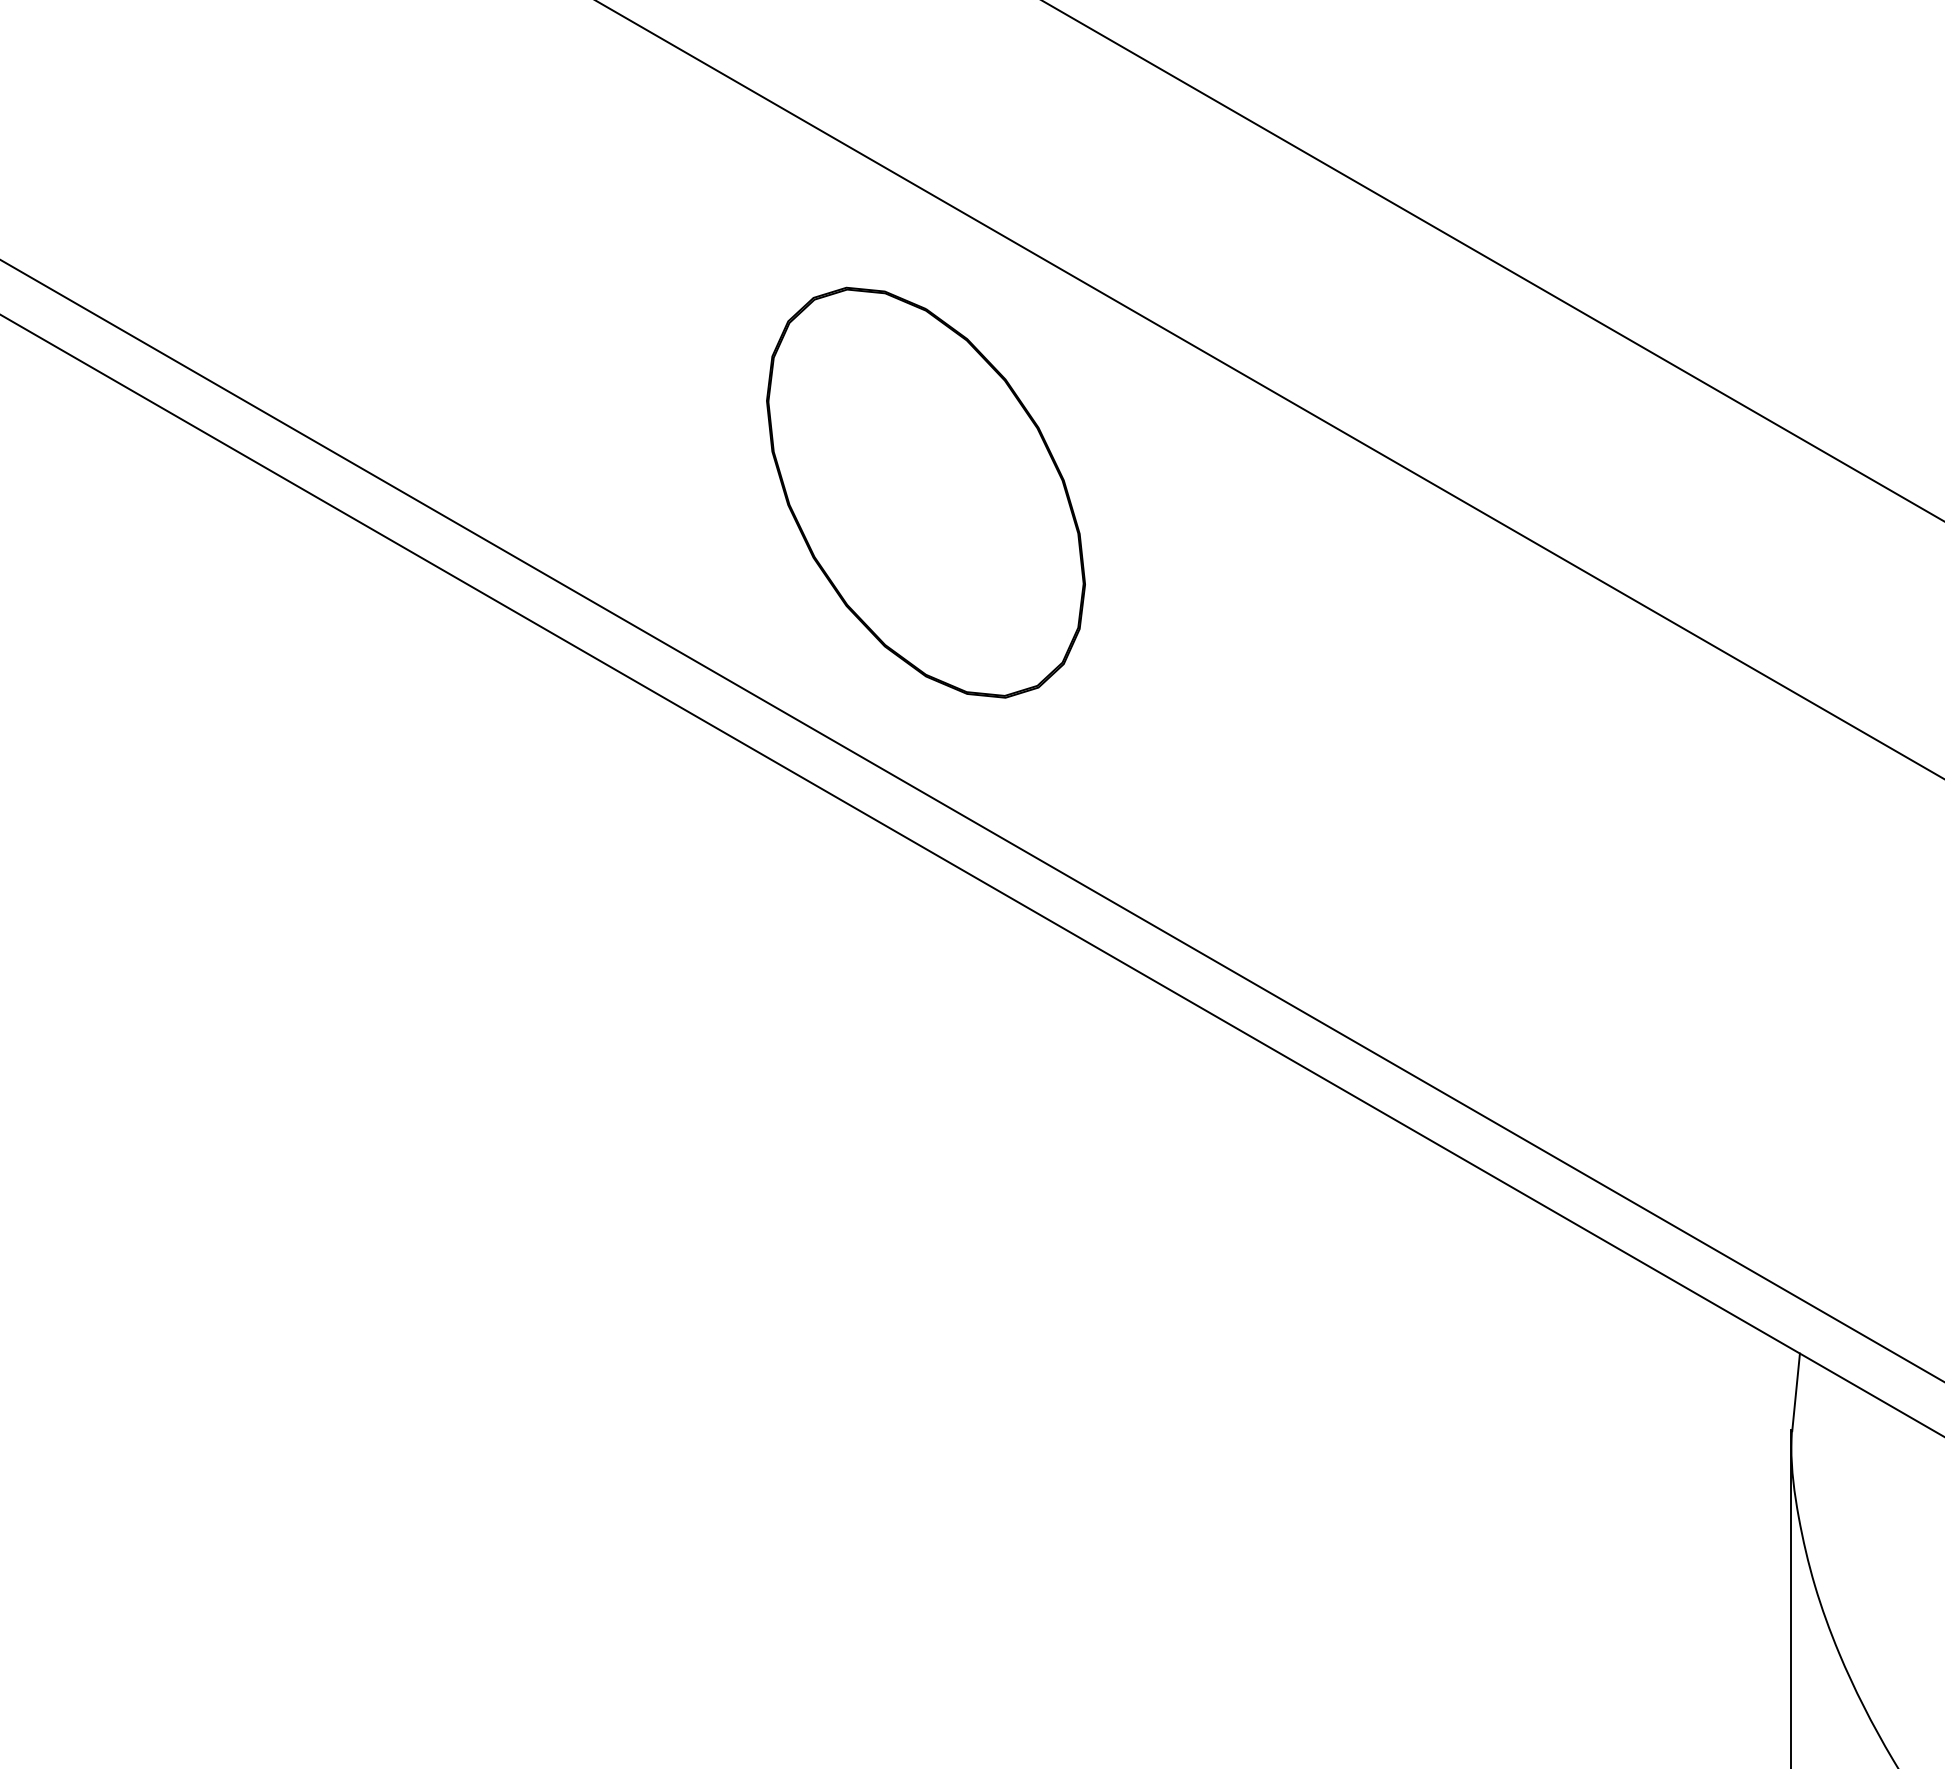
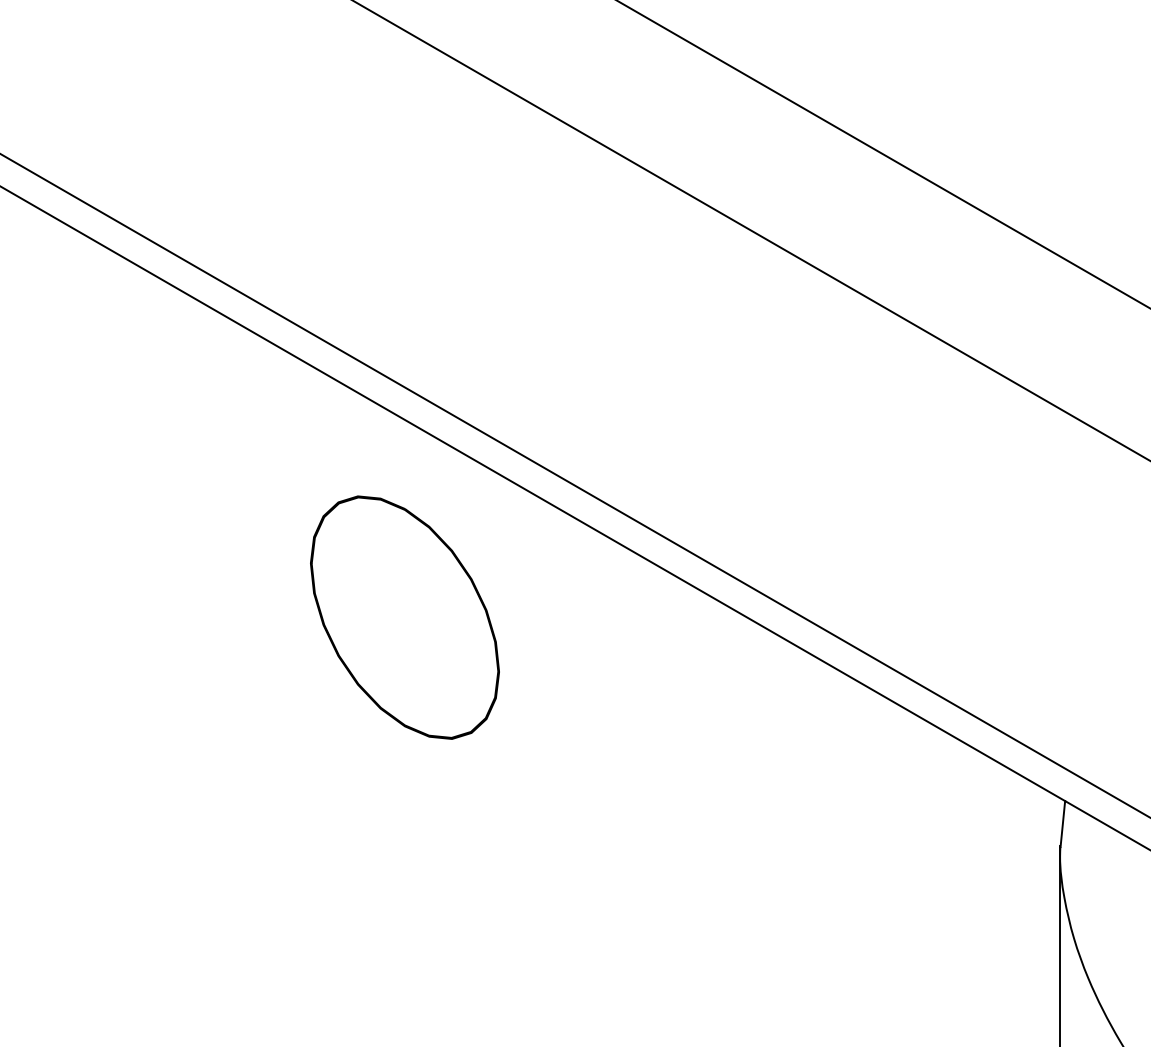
part: (925, 492) -> (404, 617), moved

